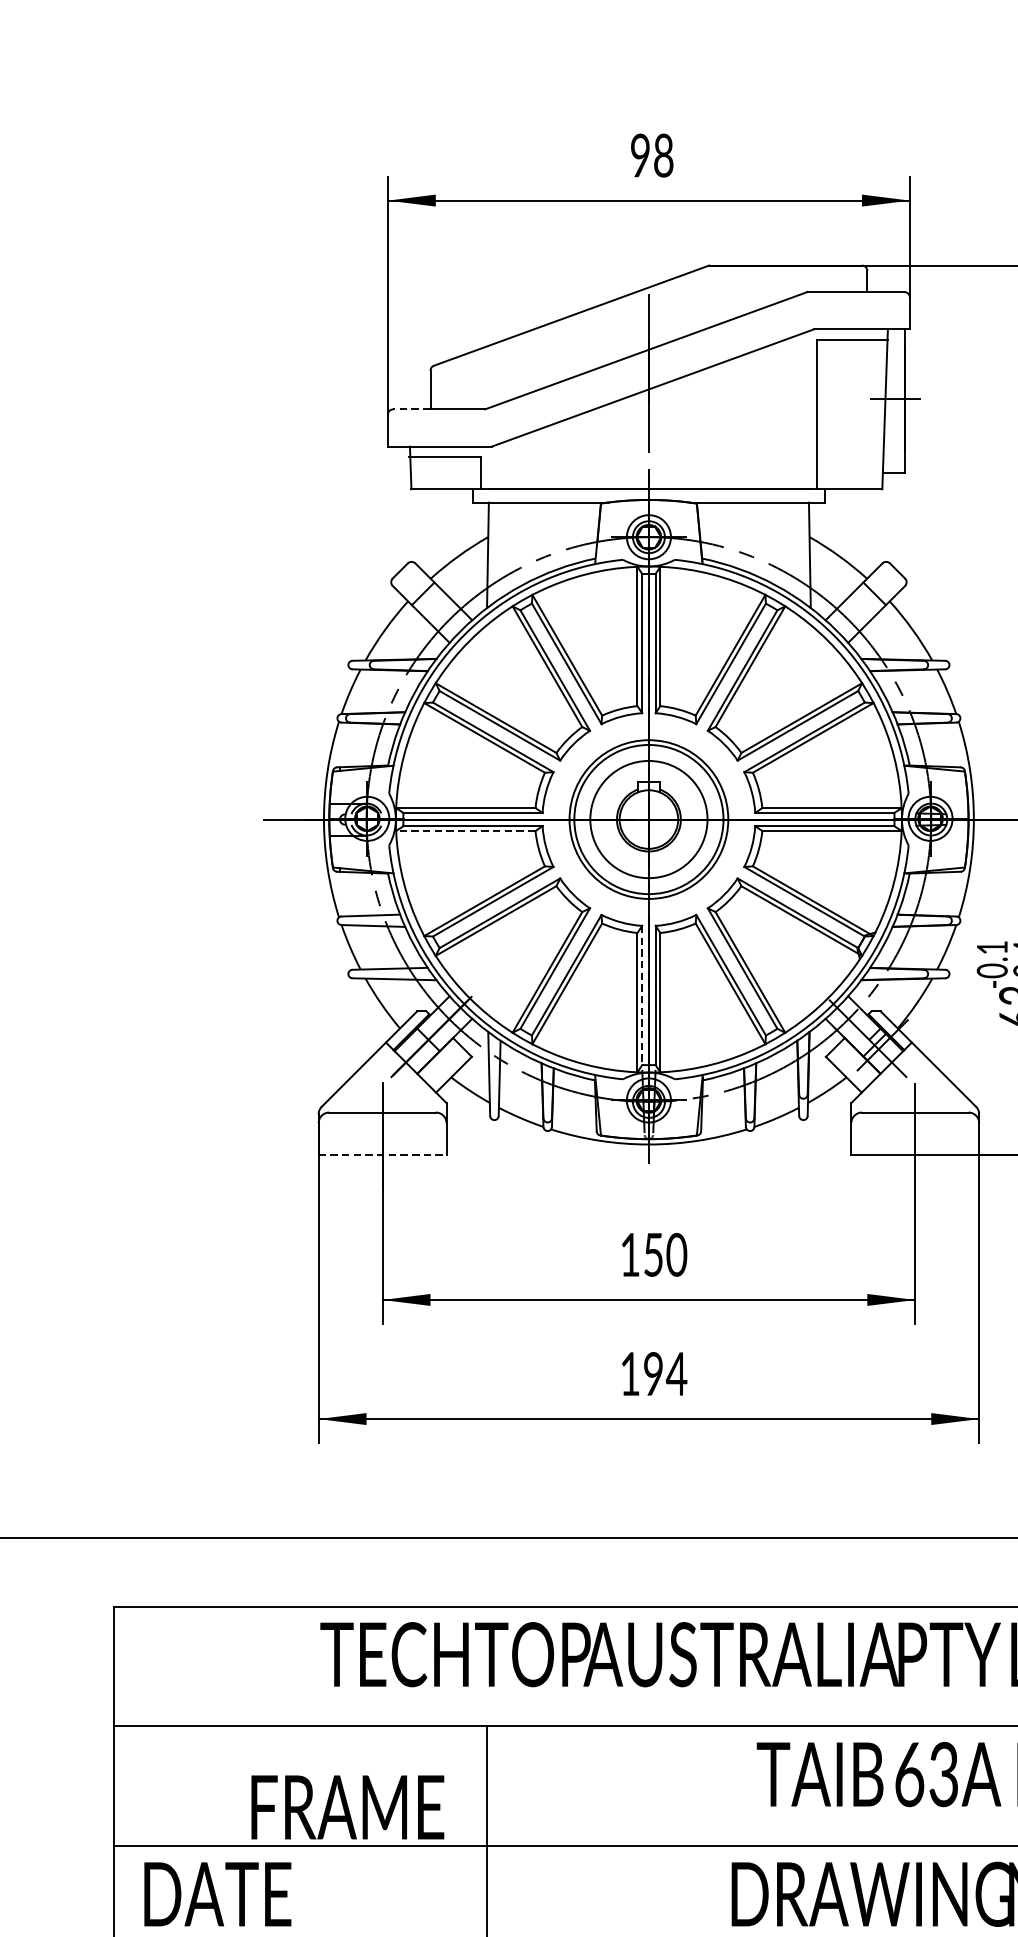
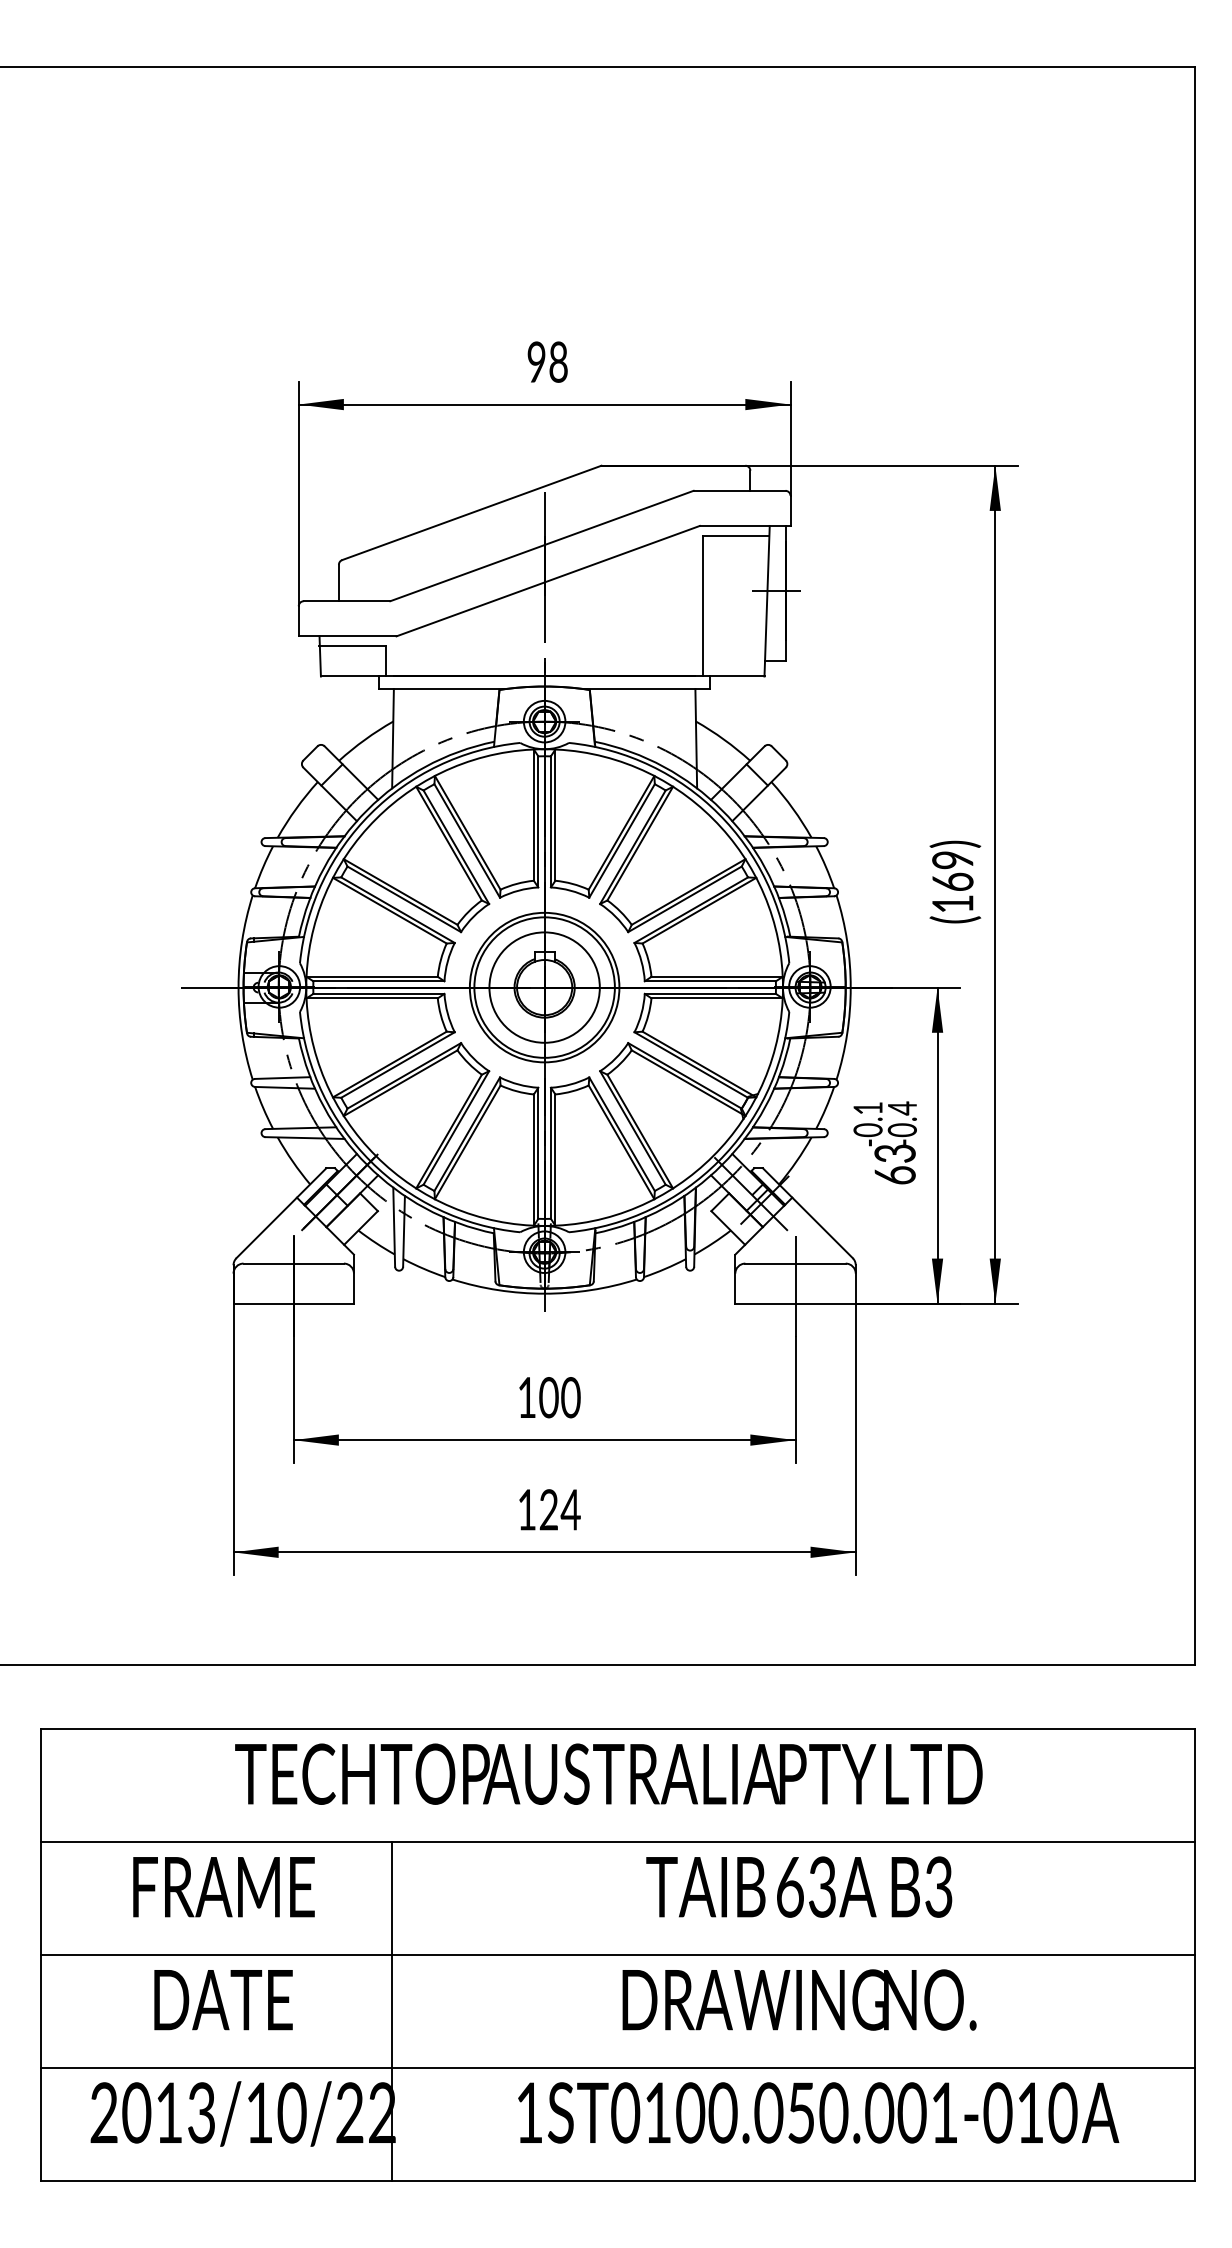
line: (412, 409) -> (321, 601), dashed -> solid
line: (466, 831) -> (372, 998), dashed -> solid
line: (642, 995) -> (538, 1153), dashed -> solid
line: (383, 1154) -> (294, 1303), dashed -> solid
text: (653, 1254) -> (548, 1397), 150 -> 100
text: (653, 1374) -> (548, 1510), 194 -> 124
text: (347, 1807) -> (223, 1887), moved
text: (217, 1894) -> (223, 2000), moved

